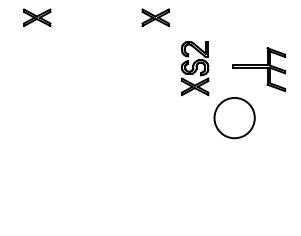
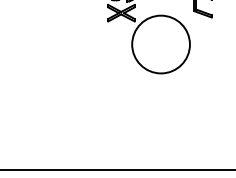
circle: (234, 117) -> (160, 43), size x1.43

